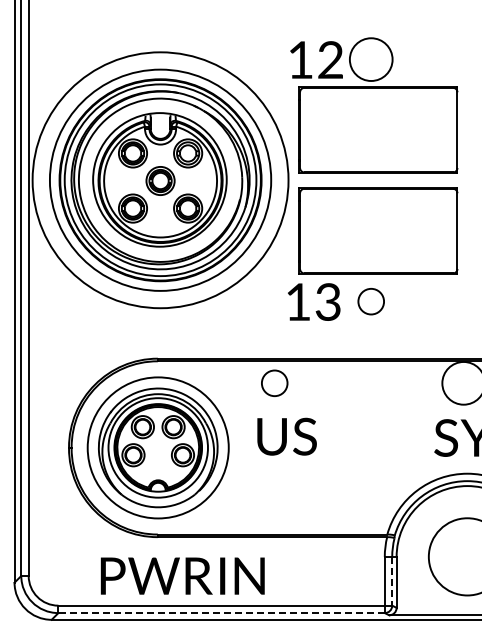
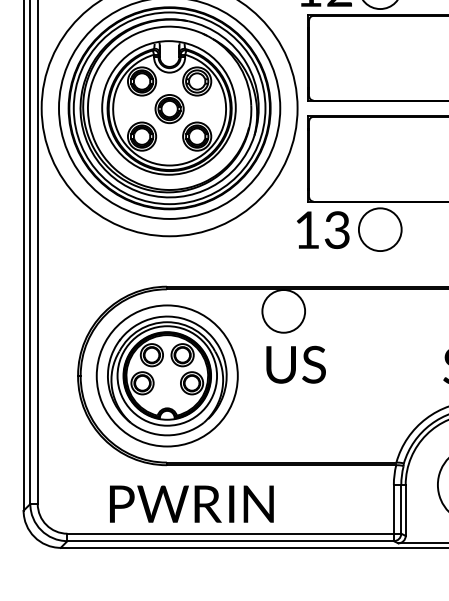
circle: (370, 301) -> (379, 229), size x1.67
circle: (274, 382) -> (283, 310), size x1.67
line: (392, 581) -> (401, 509), dashed -> solid
line: (221, 613) -> (230, 541), dashed -> solid

